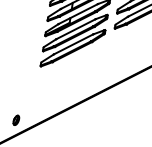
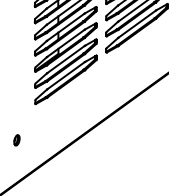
part: (15, 120) -> (16, 140), moved

